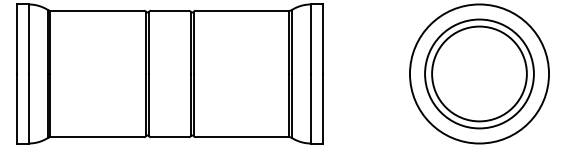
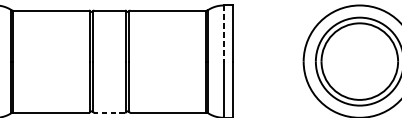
line: (311, 39) -> (224, 33), solid -> dashed
line: (169, 137) -> (109, 112), solid -> dashed

